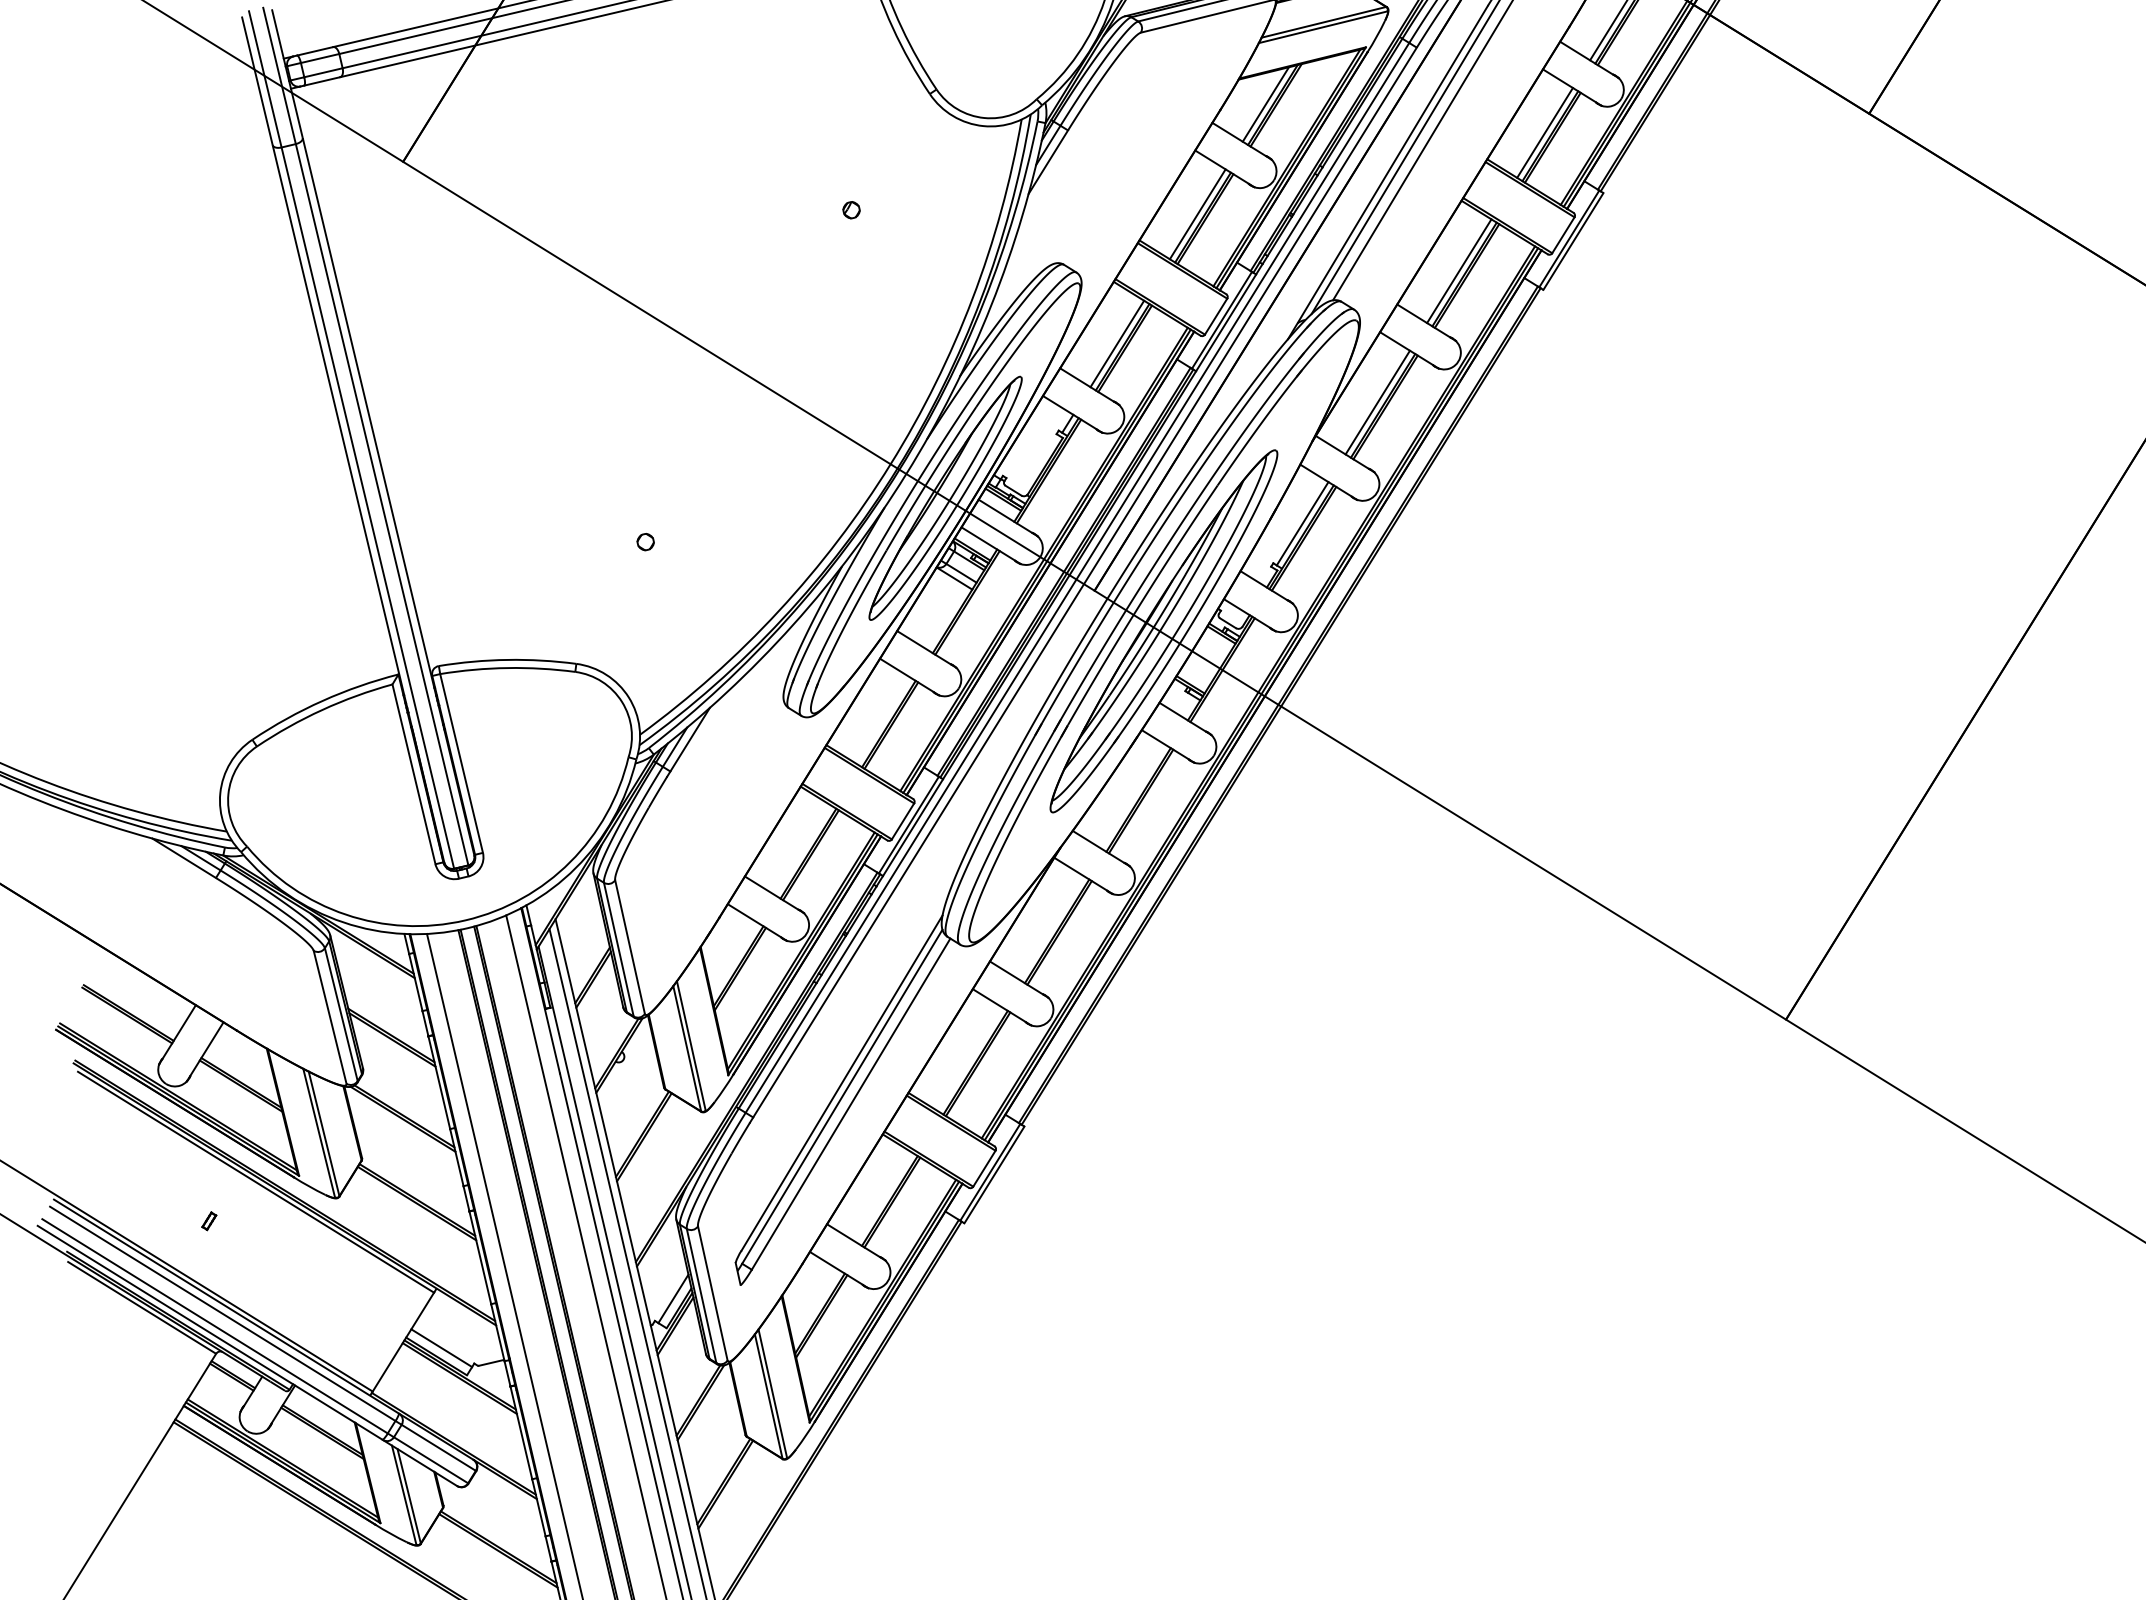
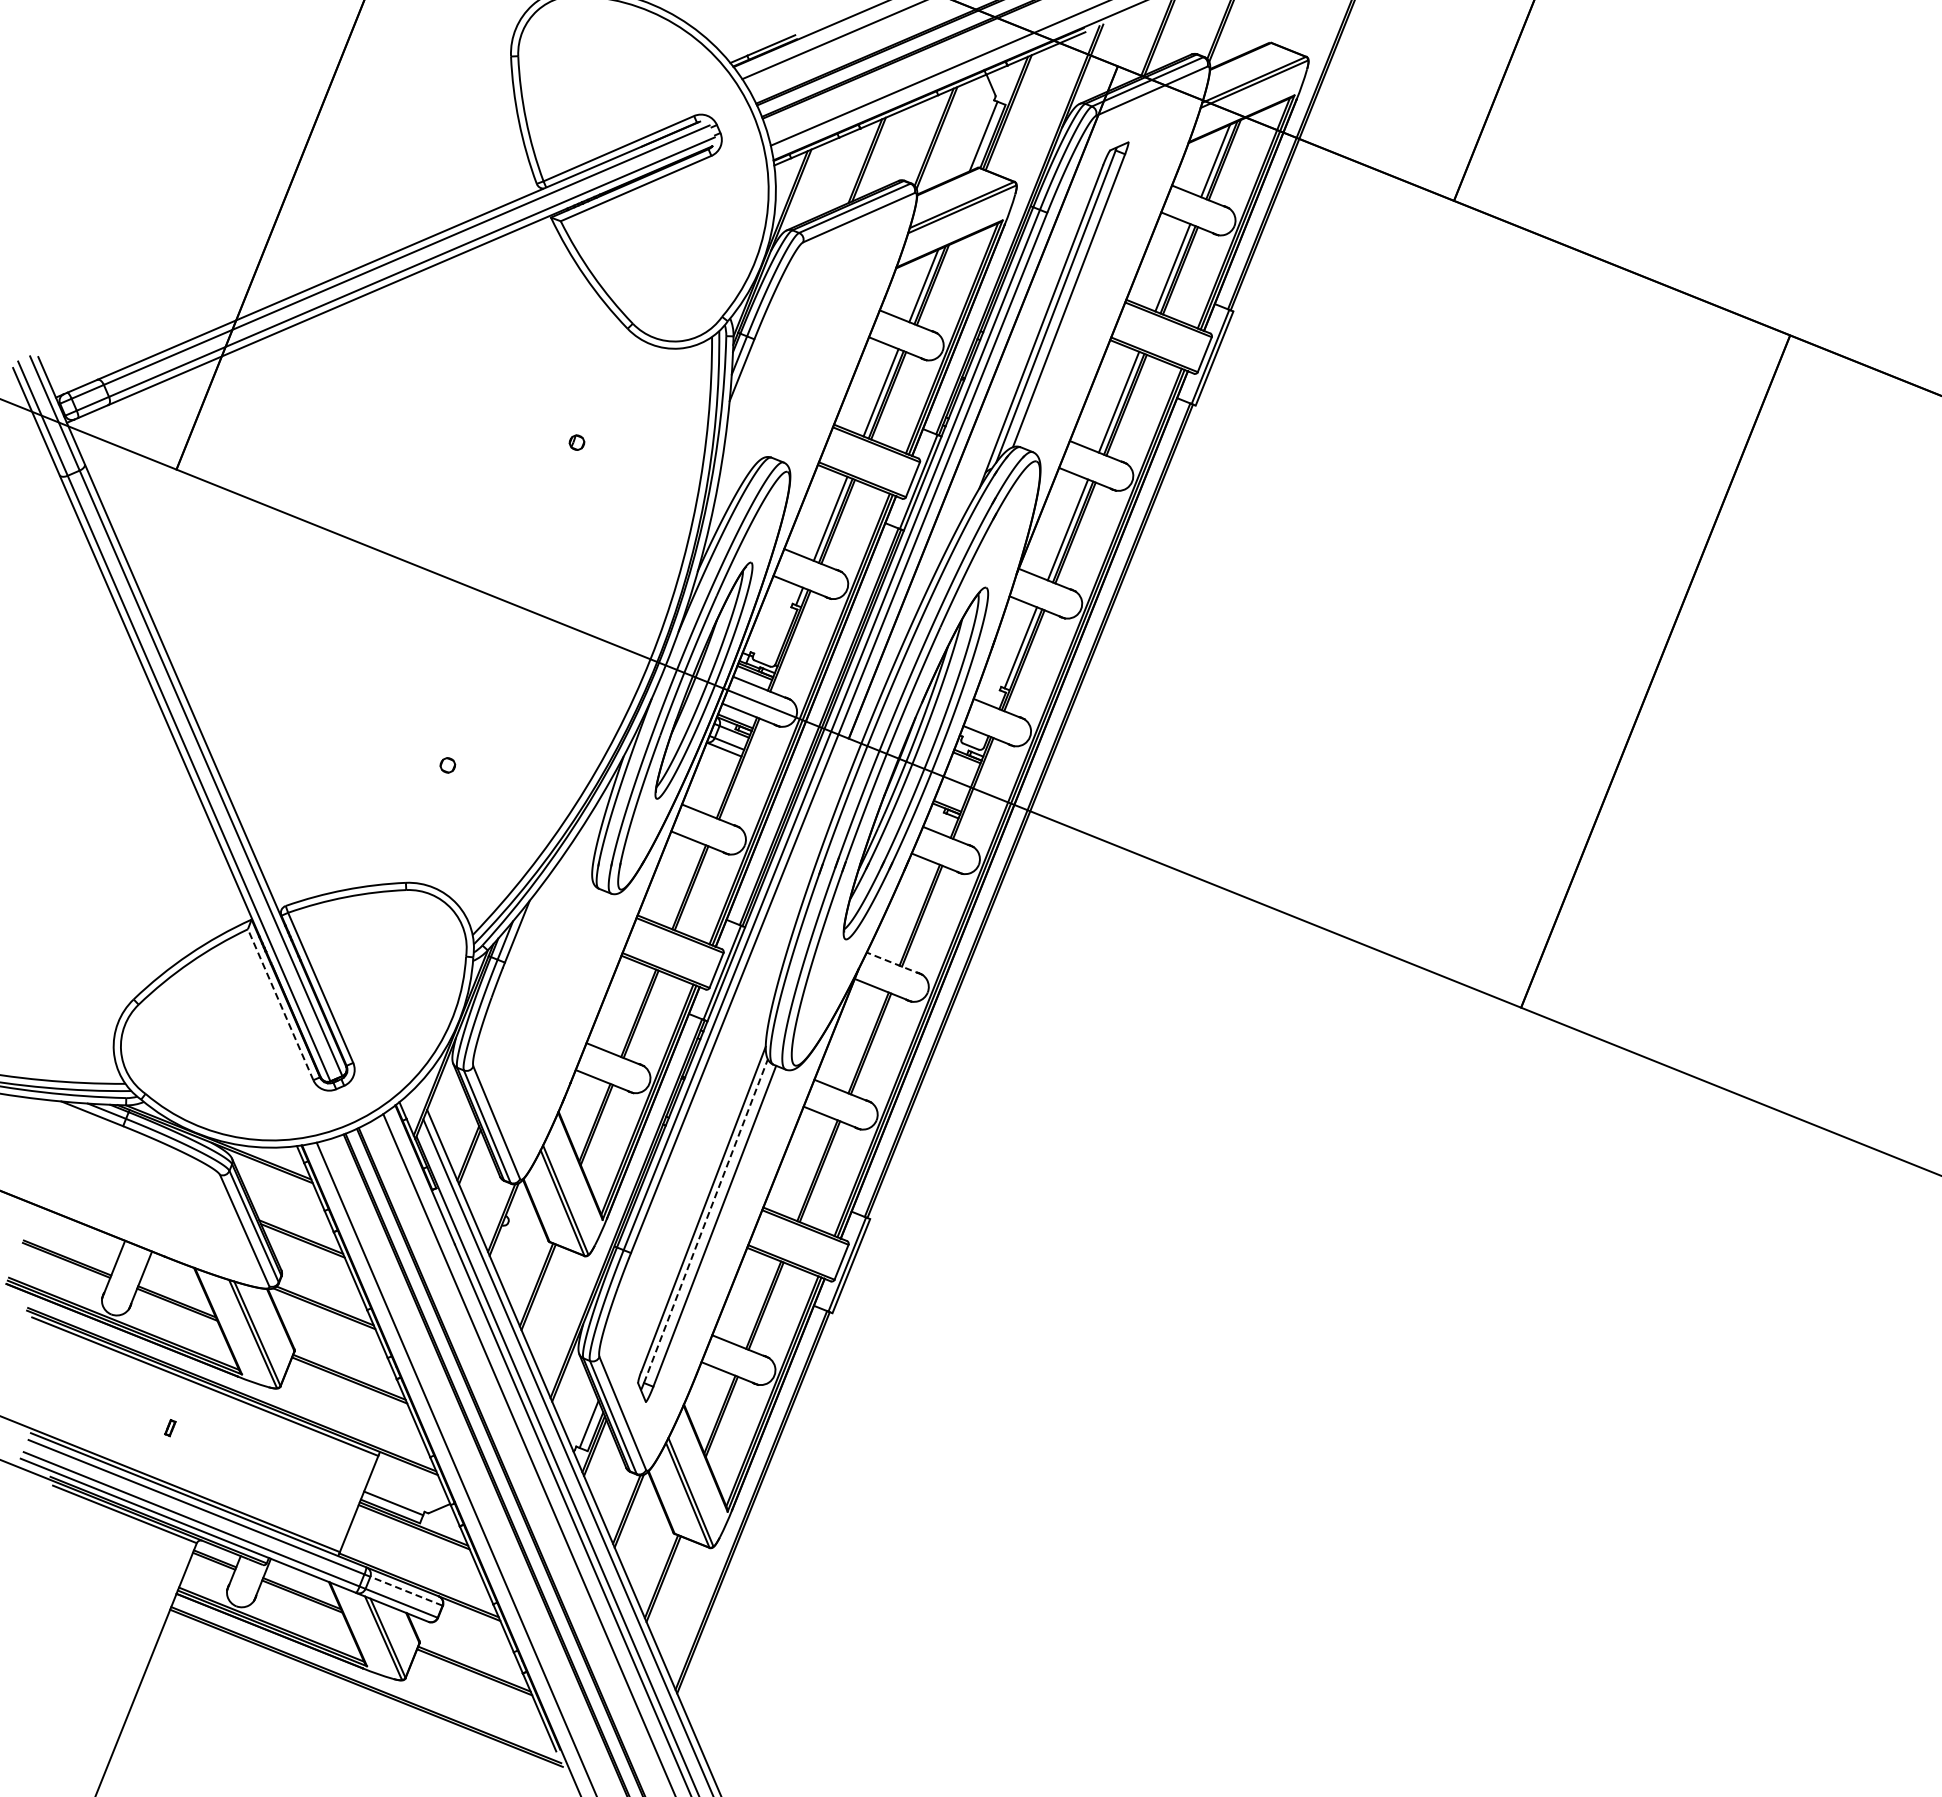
line: (413, 774) -> (280, 1004), solid -> dashed
line: (1101, 848) -> (894, 963), solid -> dashed
line: (843, 1096) -> (706, 1220), solid -> dashed
line: (438, 1448) -> (406, 1591), solid -> dashed

